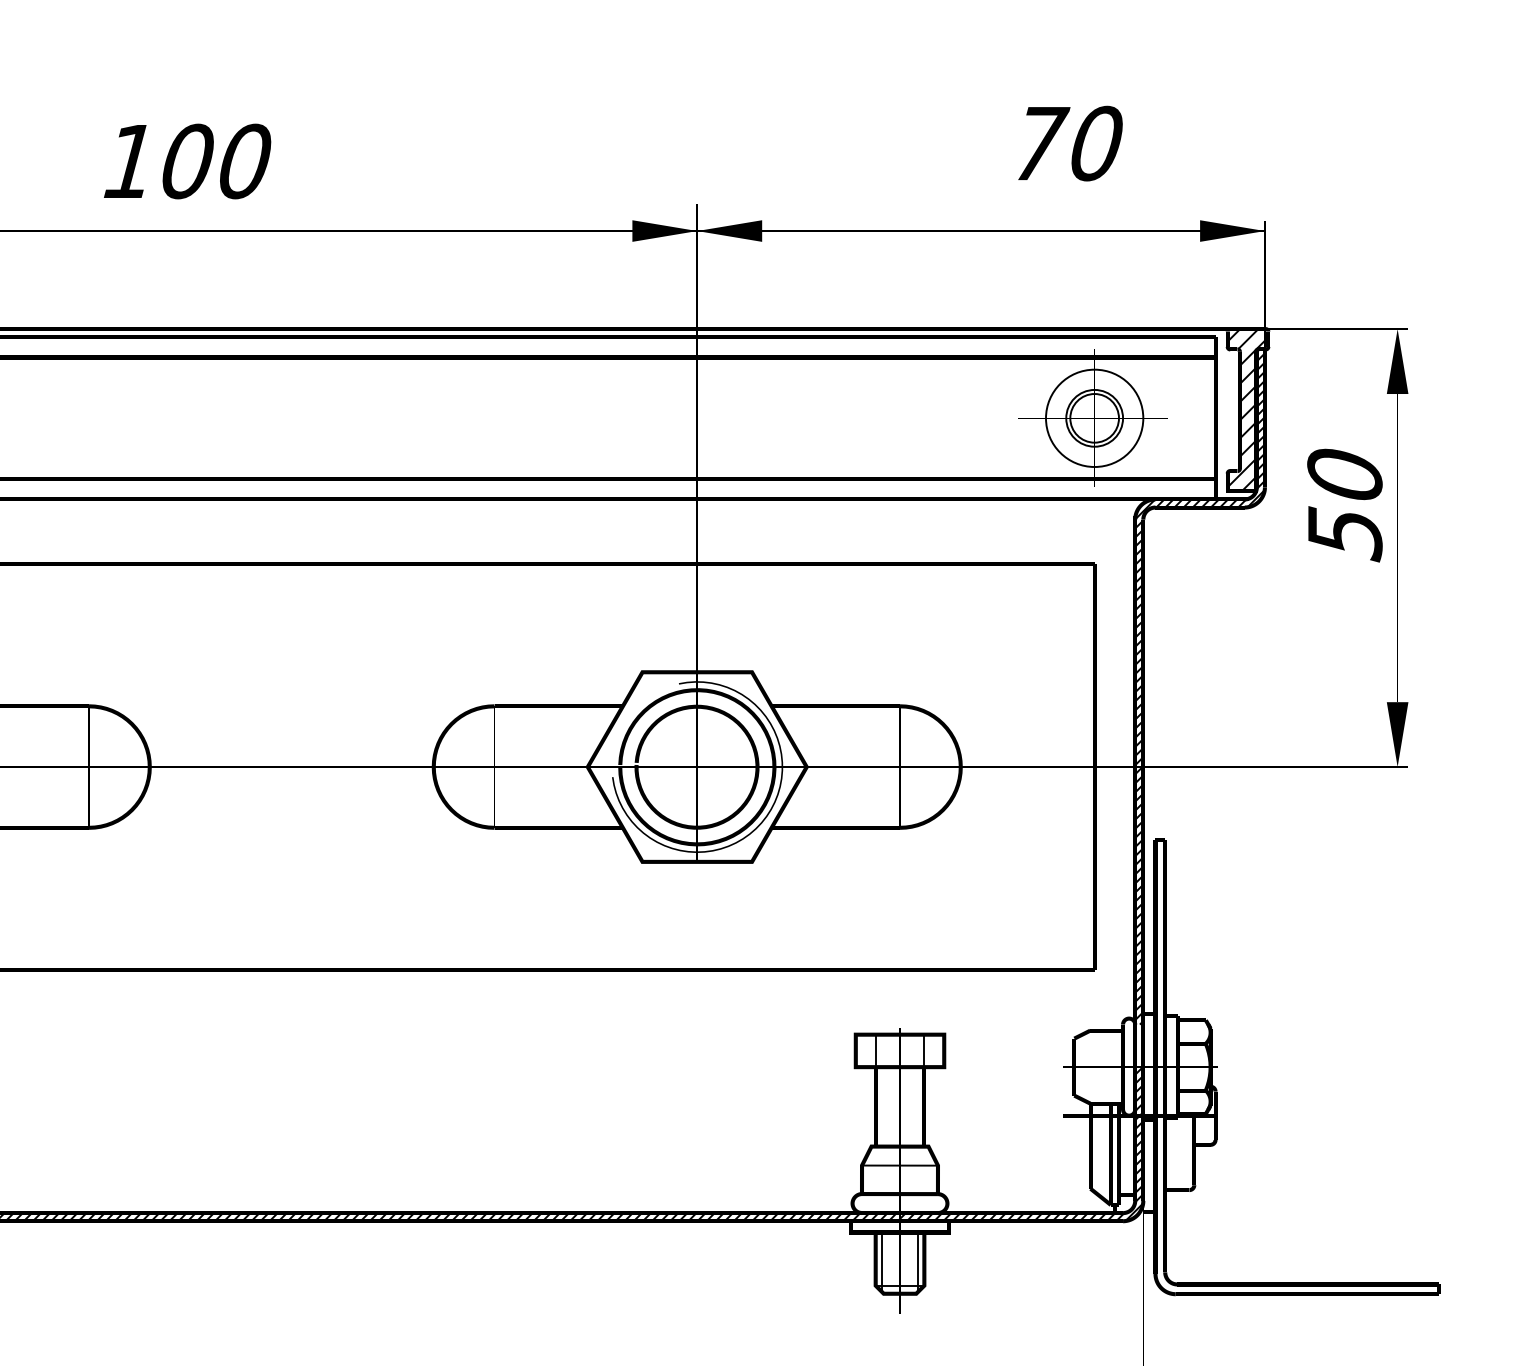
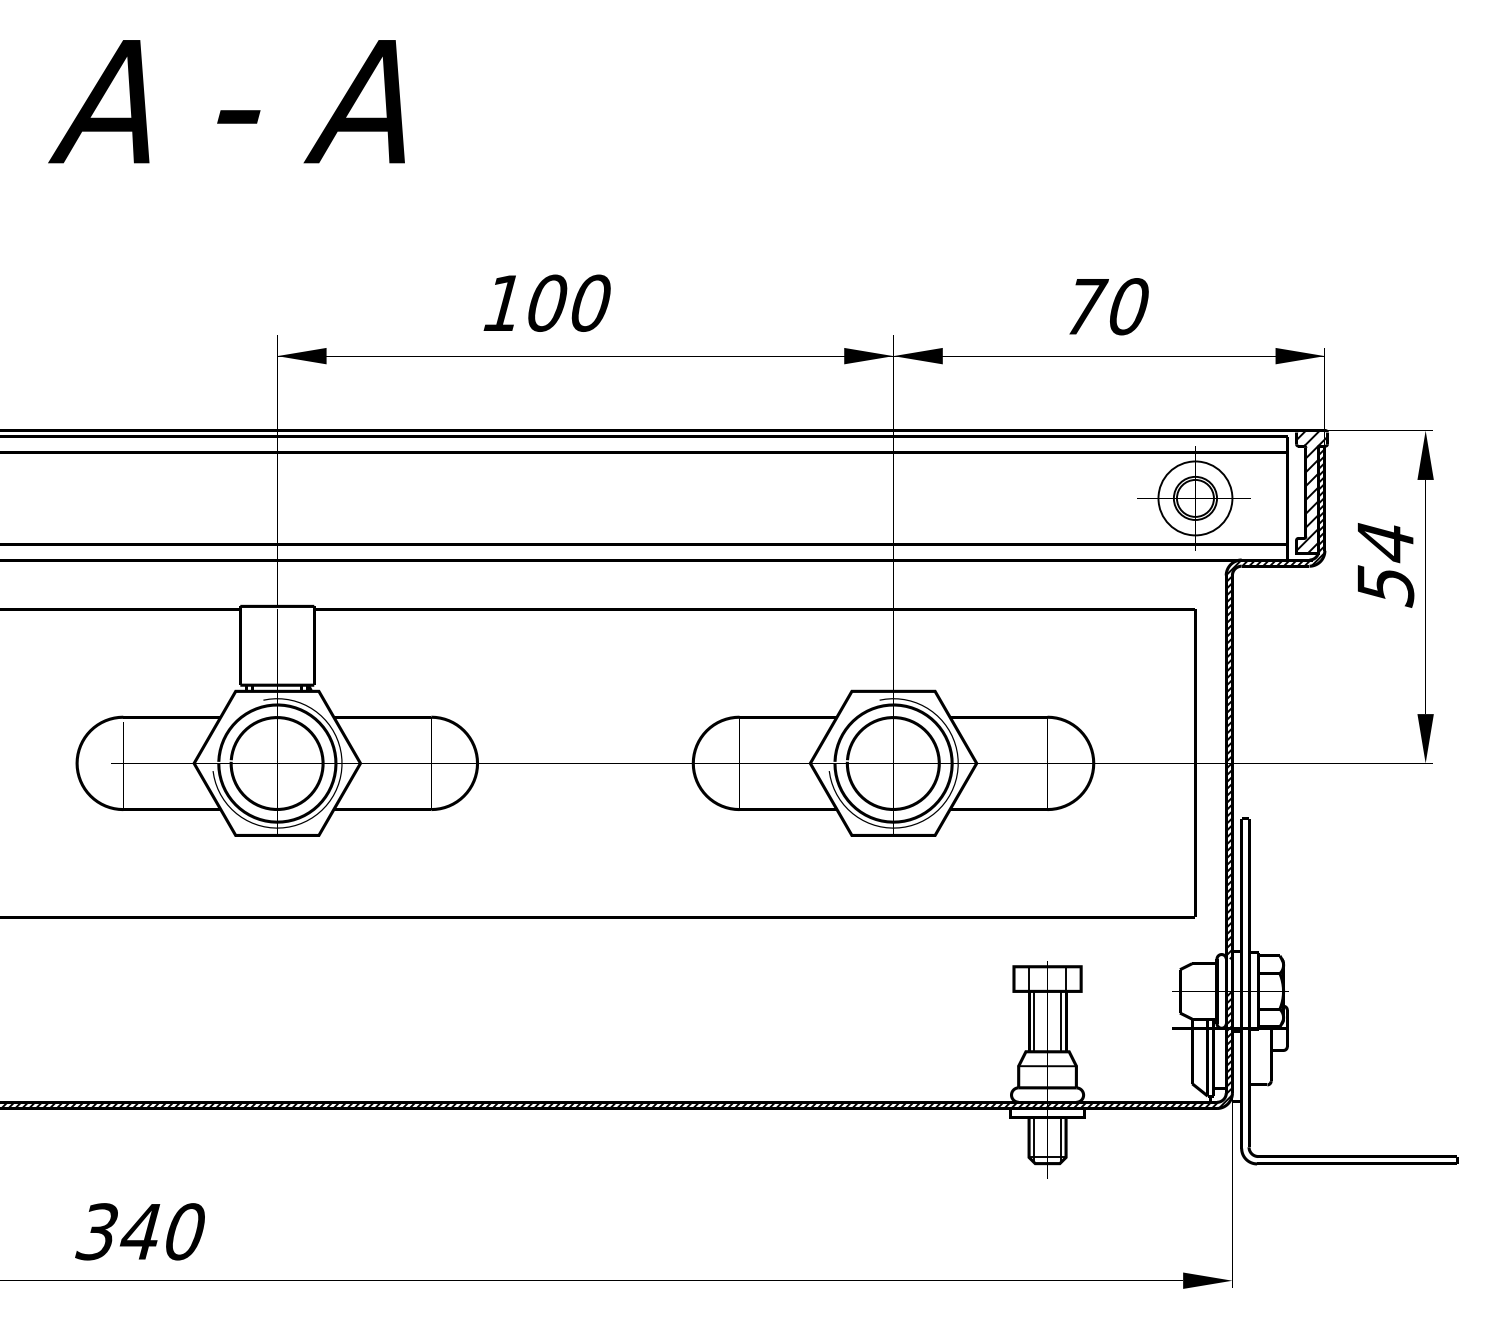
text: (1069, 143) -> (1108, 306), moved
text: (186, 160) -> (546, 302), moved
text: (1344, 476) -> (1385, 542), 50 -> 54
line: (882, 1106) -> (1034, 1021), added
line: (918, 1106) -> (1061, 1021), added

